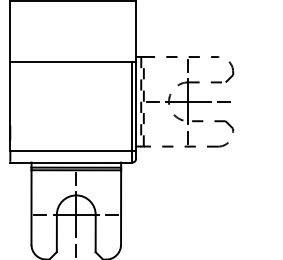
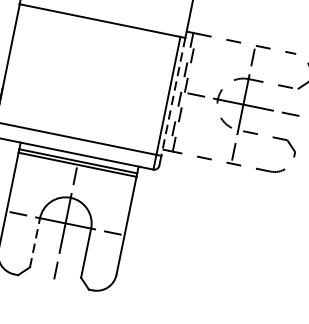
line: (136, 106) -> (173, 96), solid -> dashed
line: (56, 233) -> (34, 242), solid -> dashed

